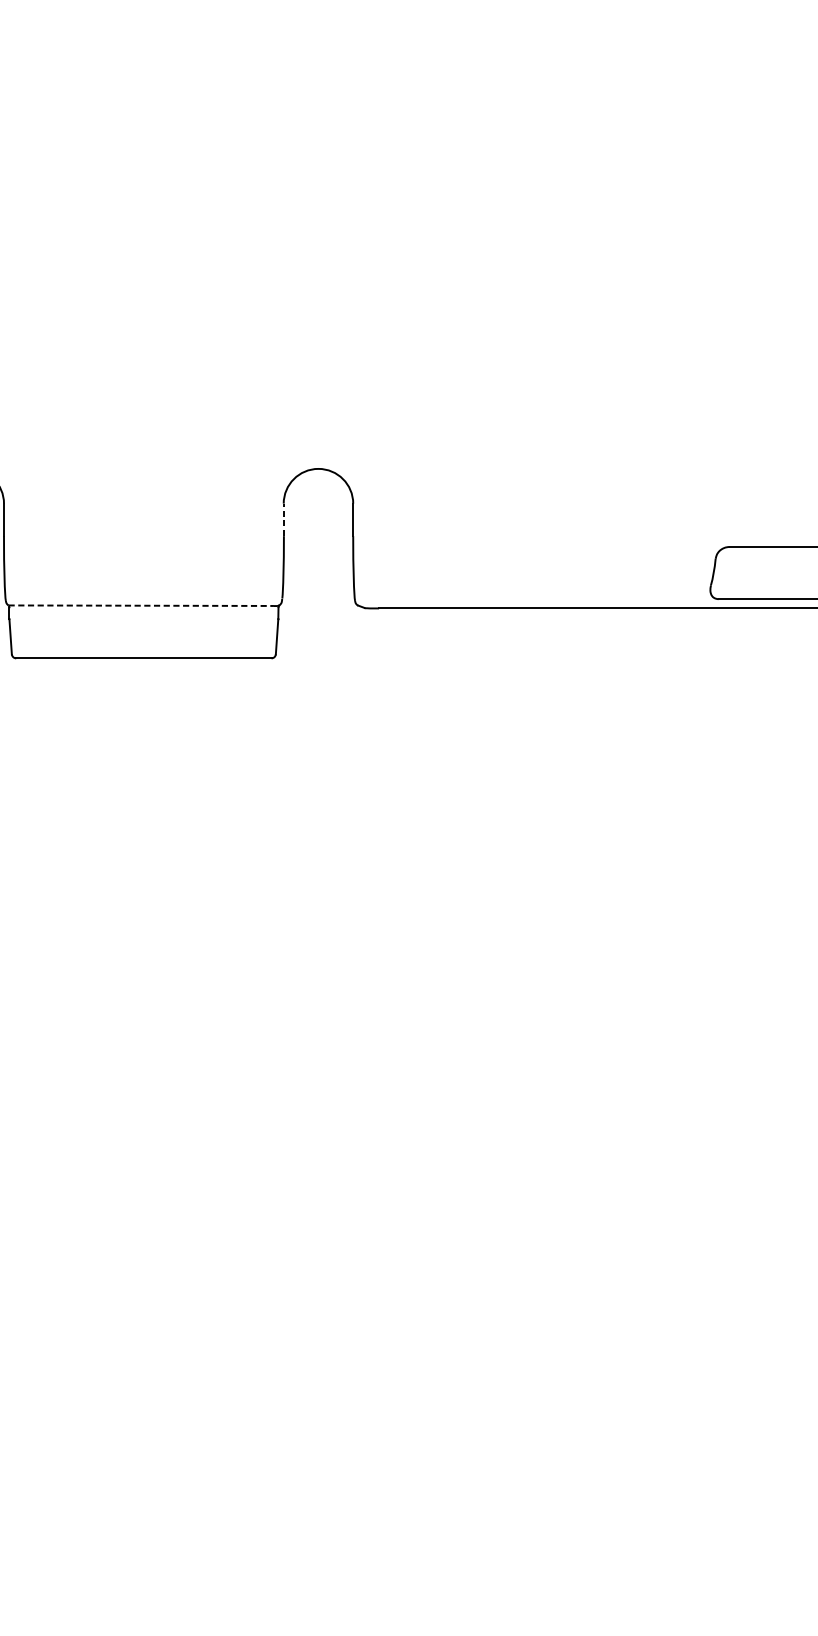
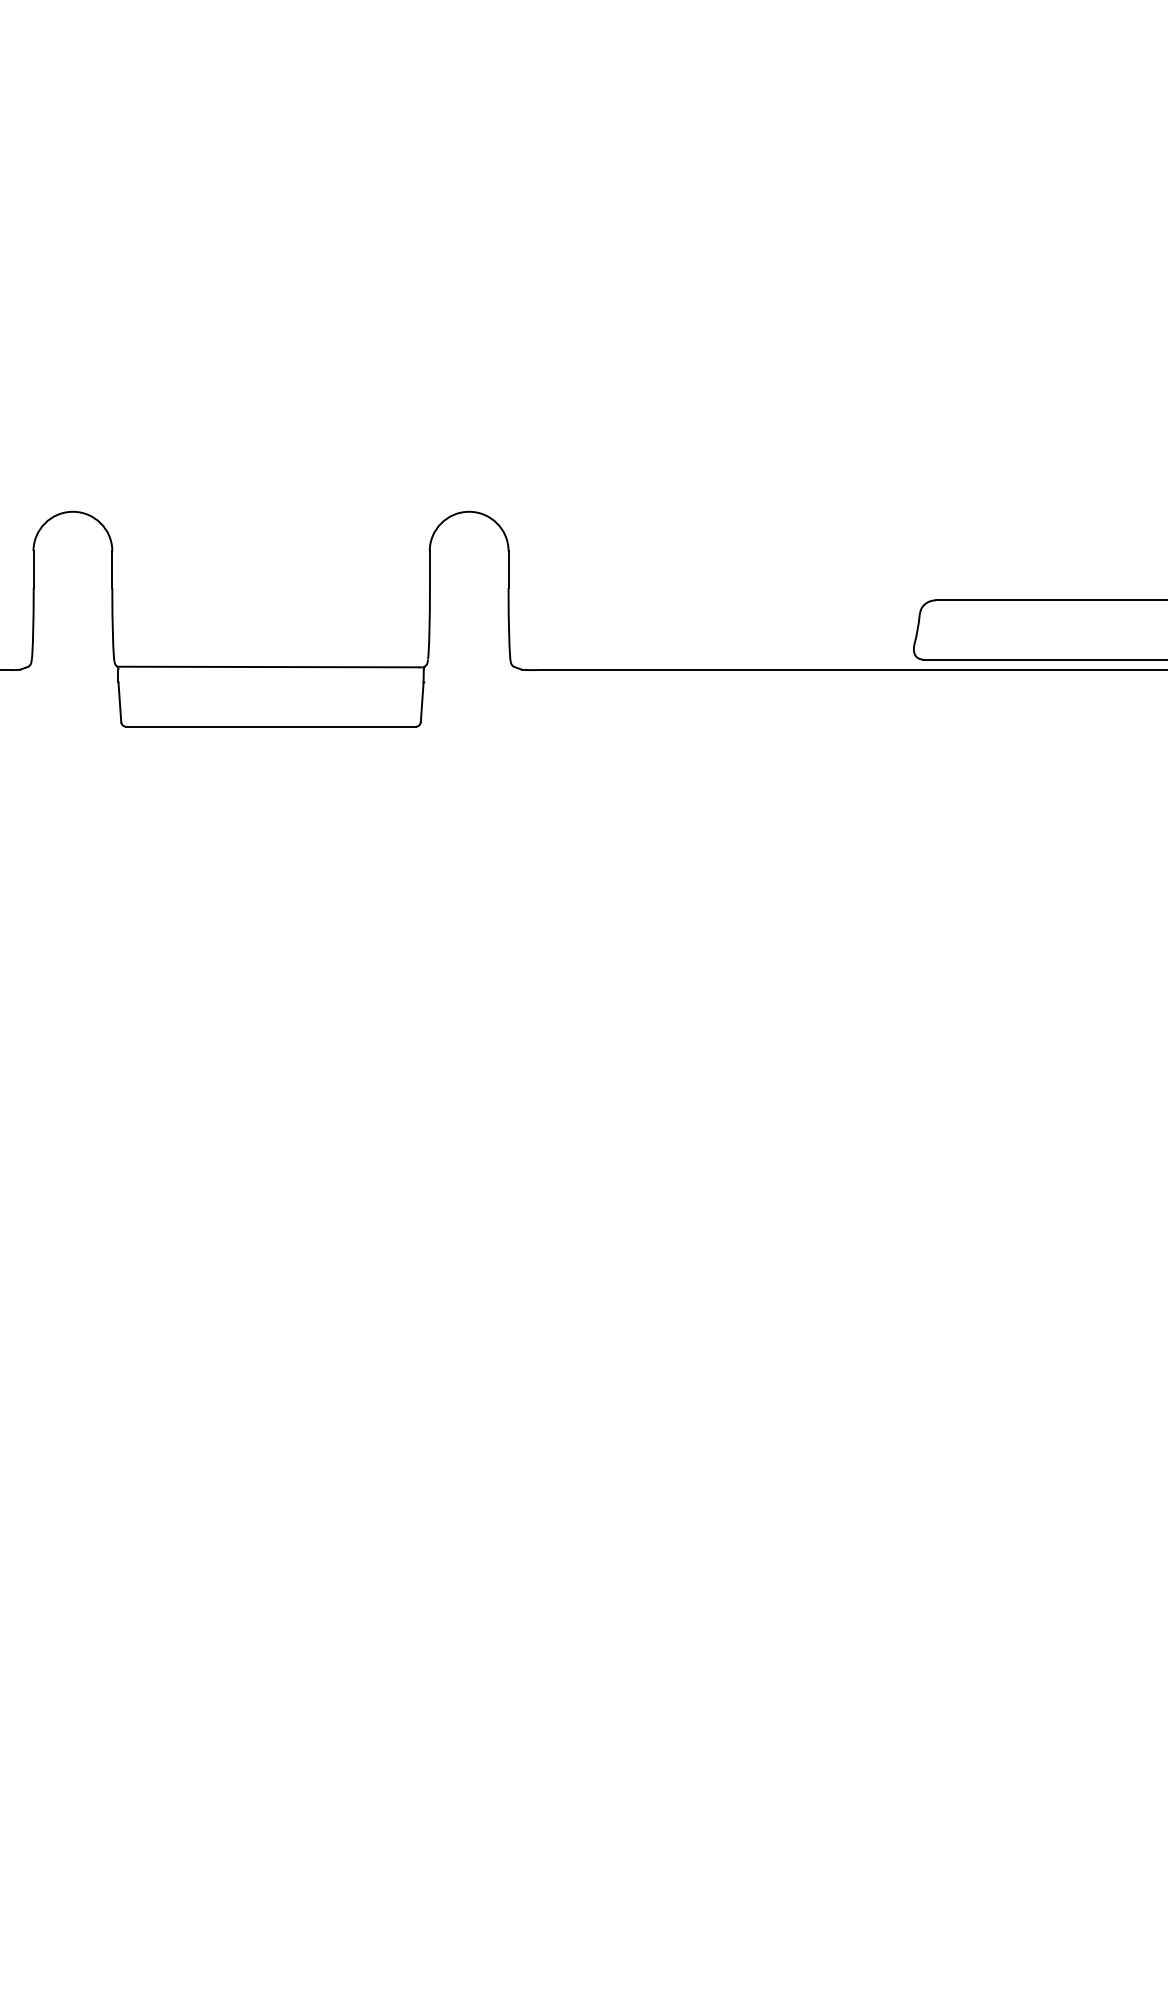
line: (283, 519) -> (429, 569), dashed -> solid
line: (141, 606) -> (268, 667), dashed -> solid

